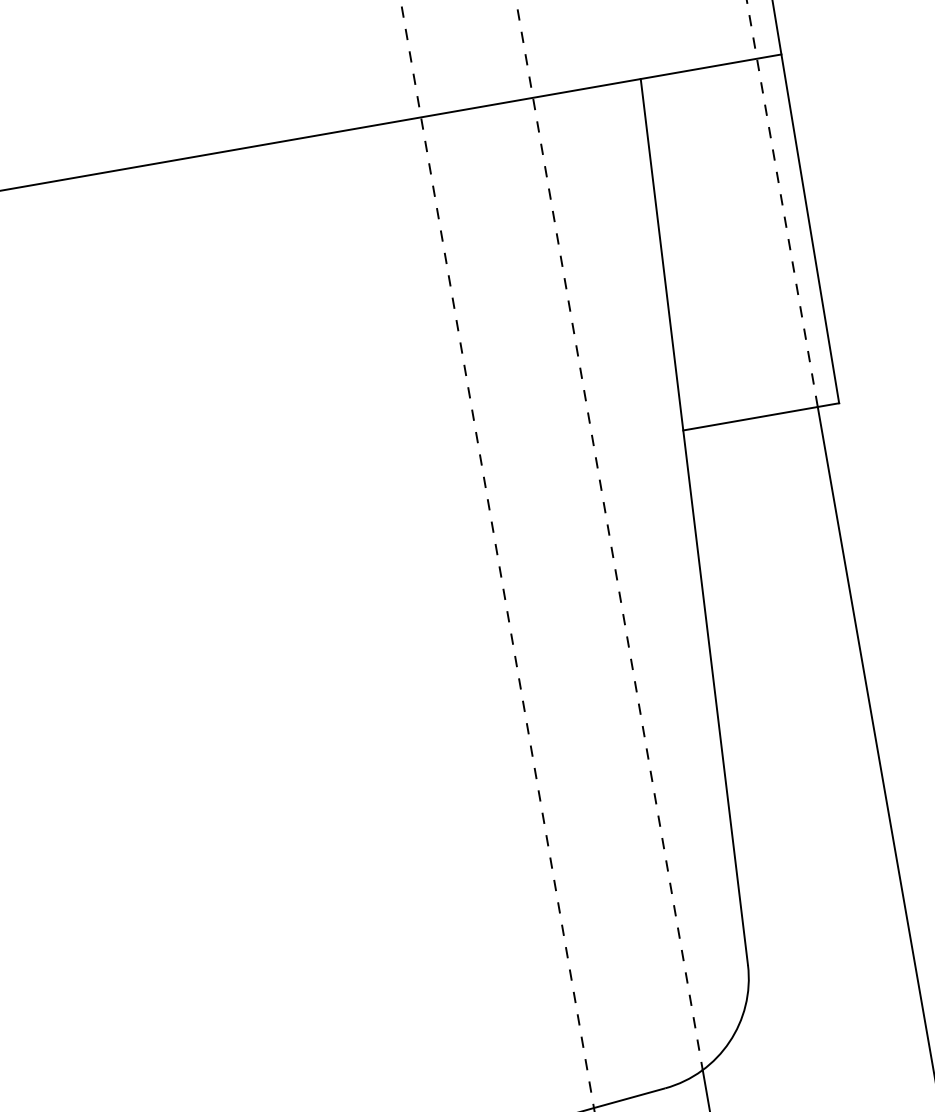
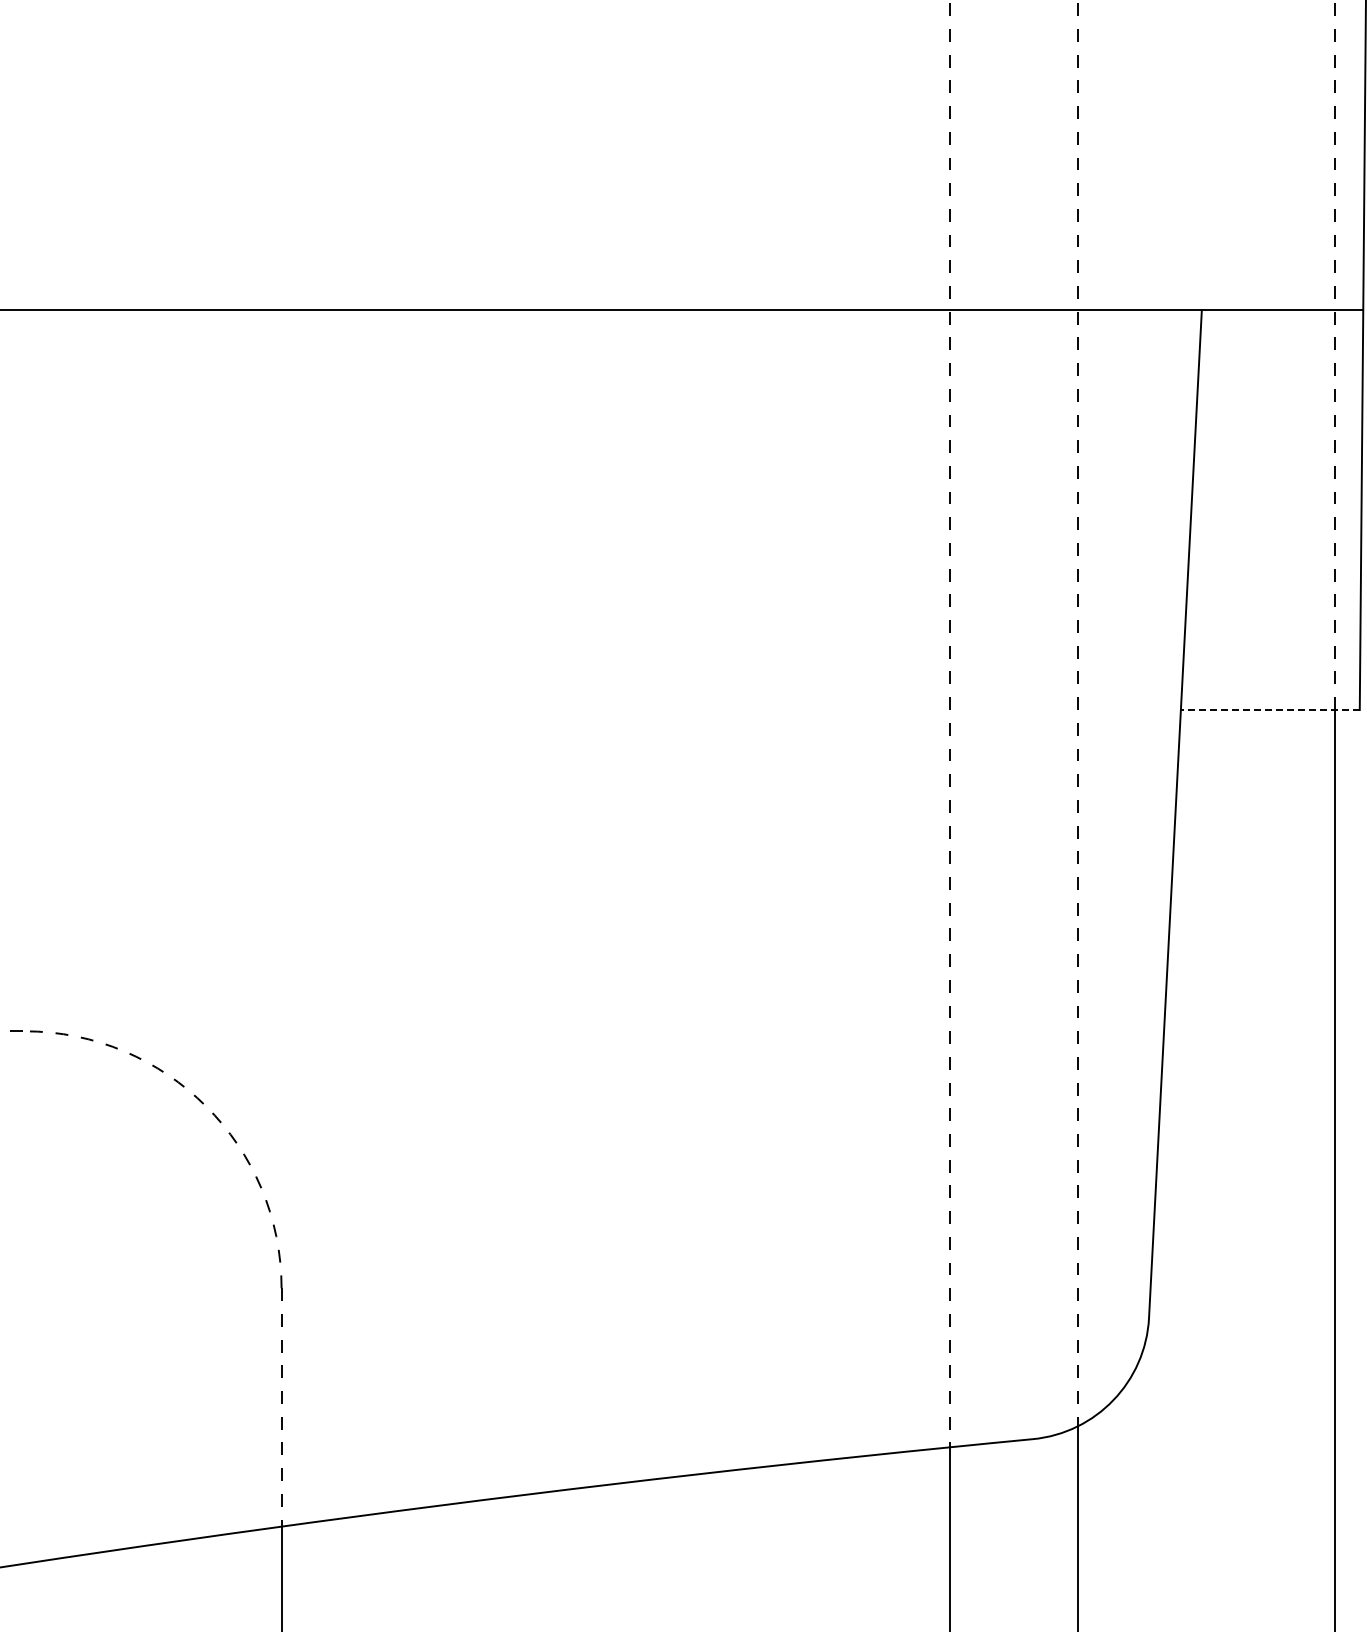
line: (760, 417) -> (1269, 710), solid -> dashed

